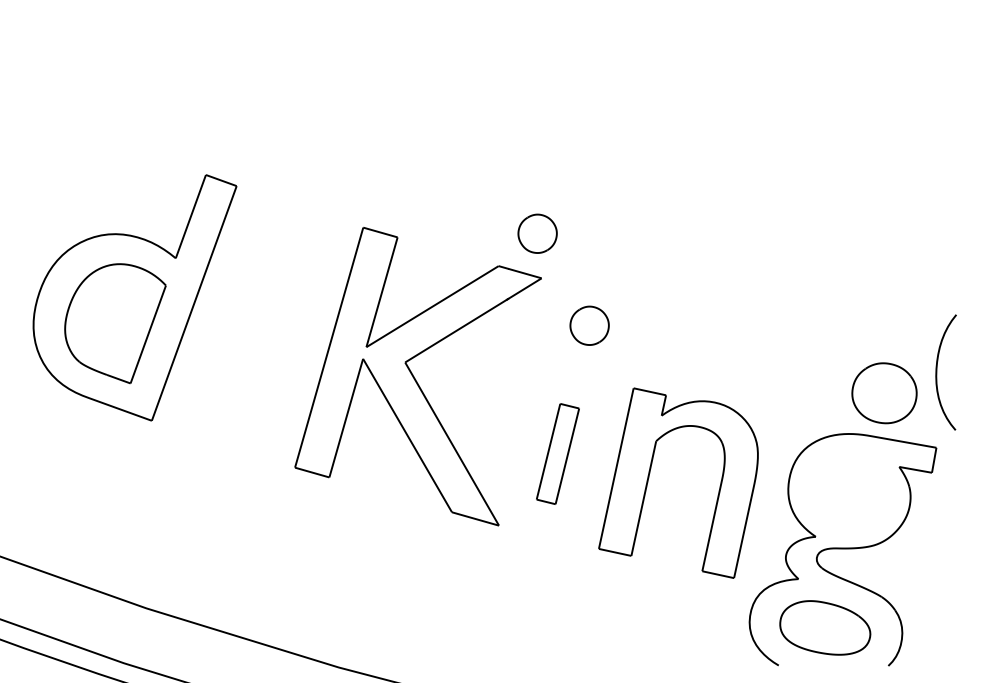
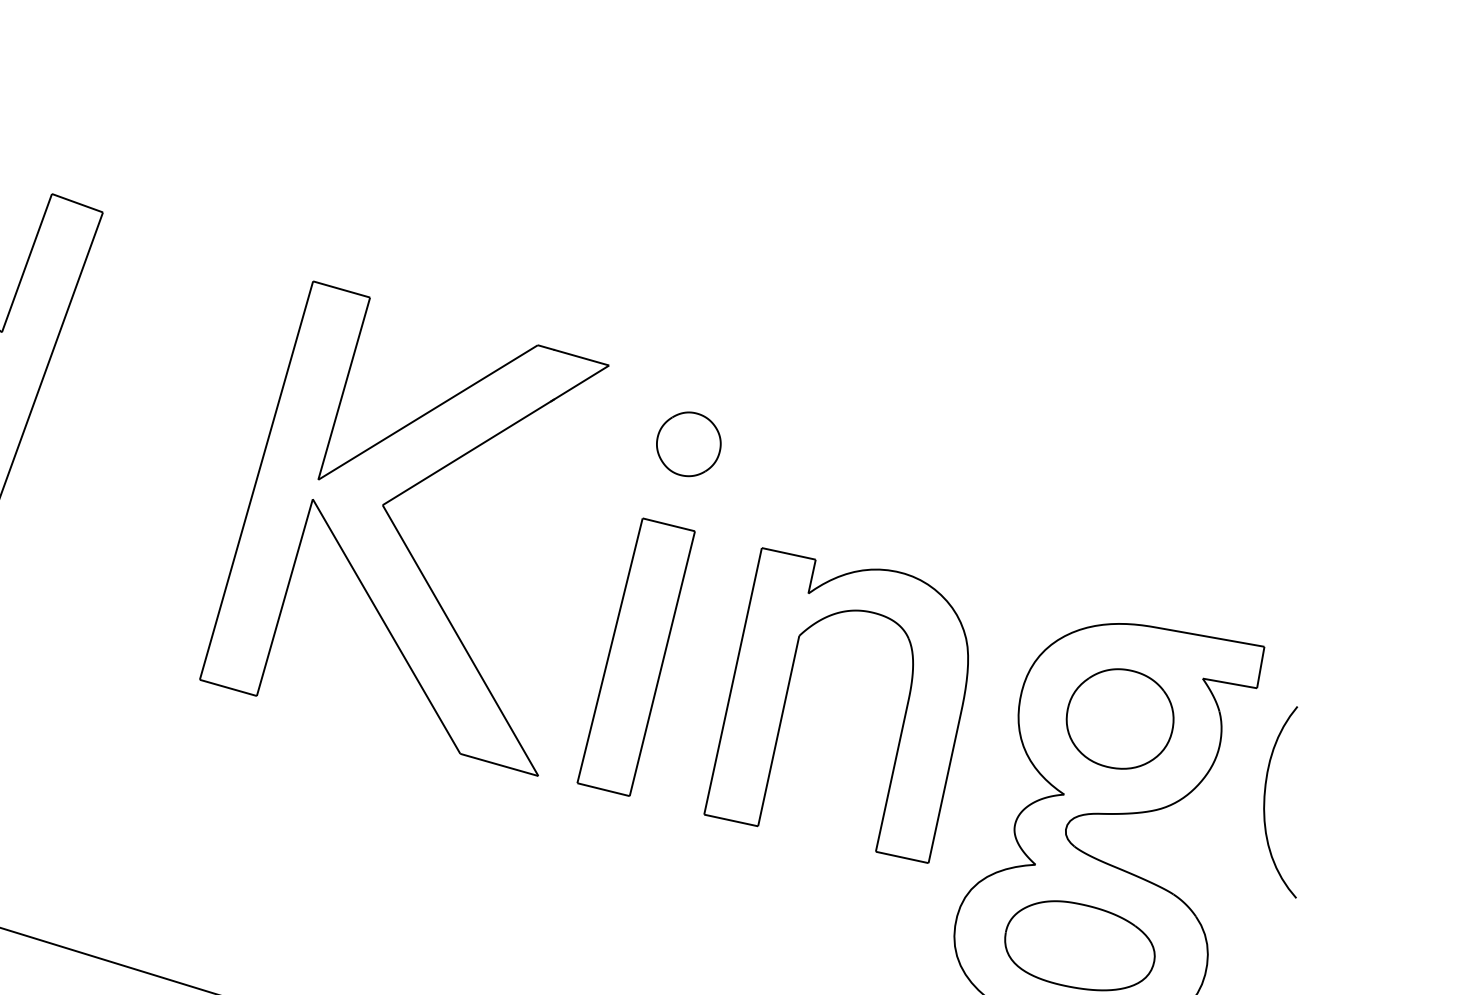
part: (537, 233) -> (602, 291), removed
curve: (937, 372) -> (1266, 802), moved
part: (884, 393) -> (1120, 719), moved
part: (557, 453) -> (635, 656), size x1.67

